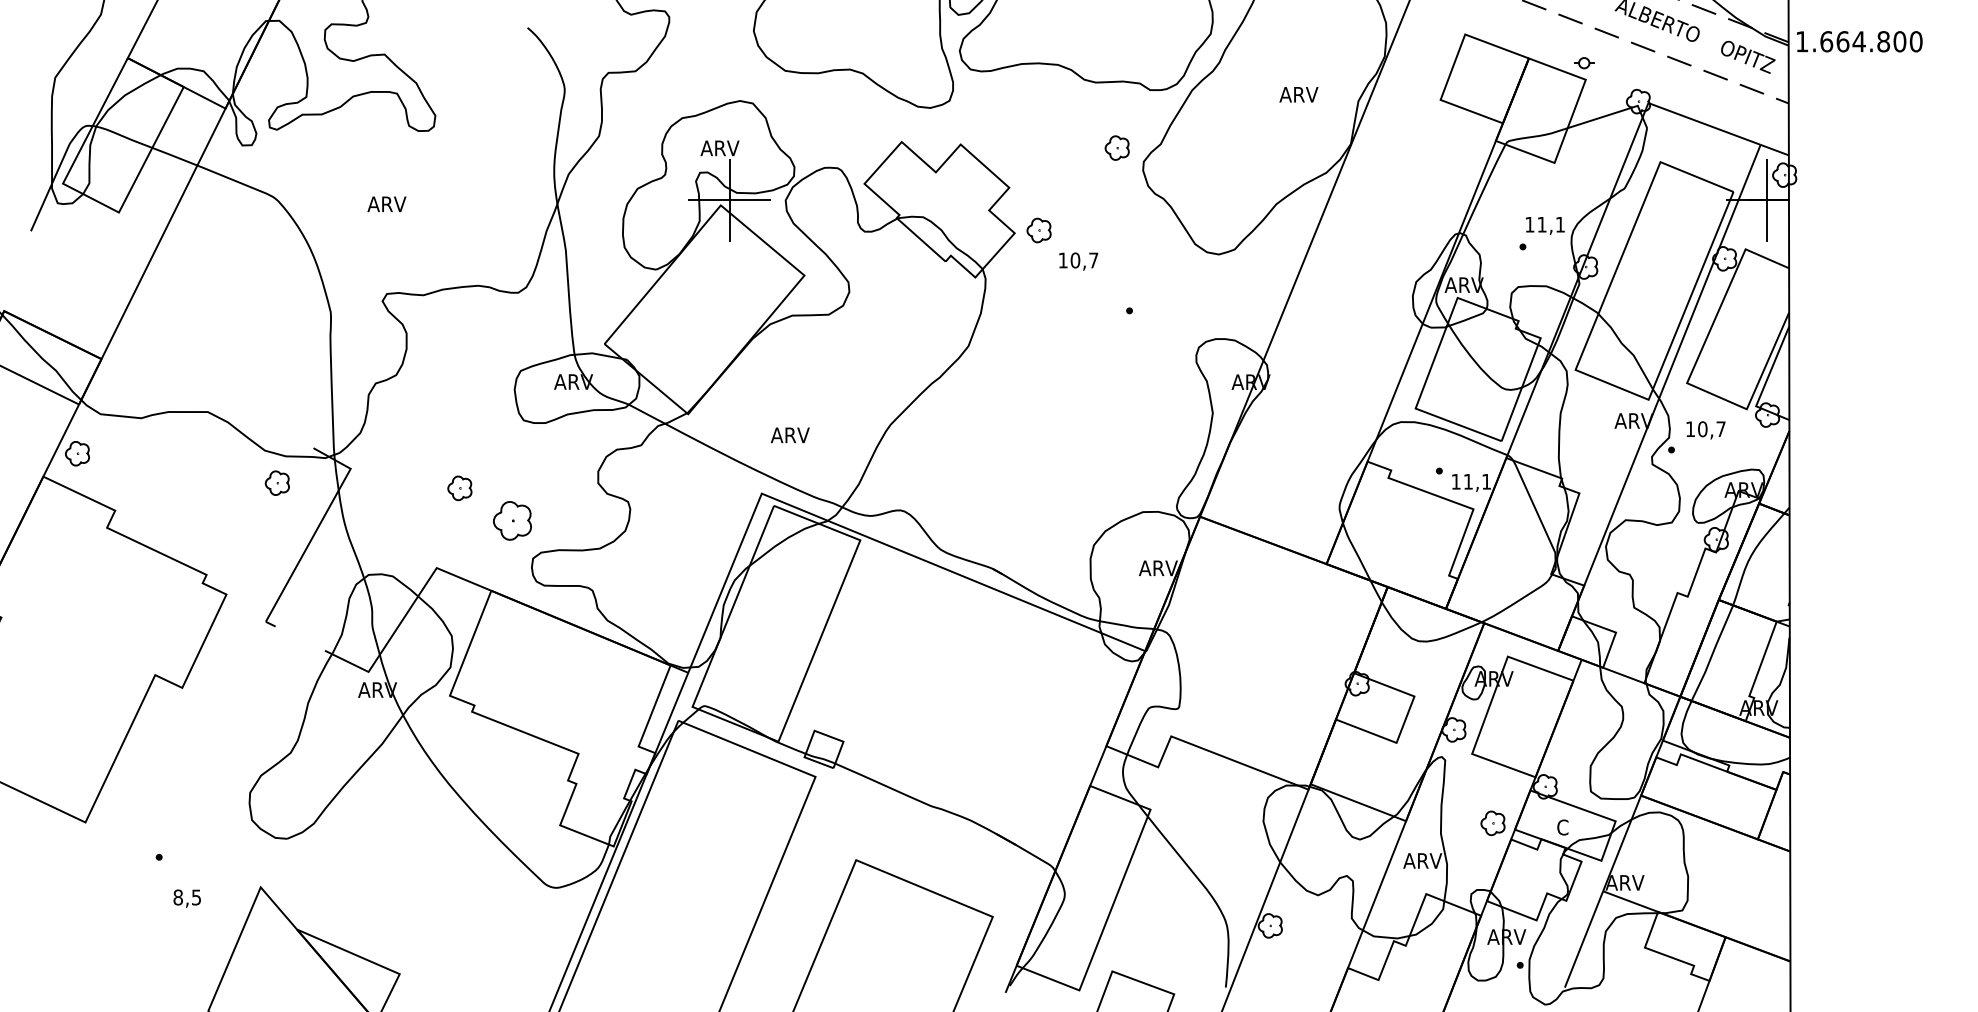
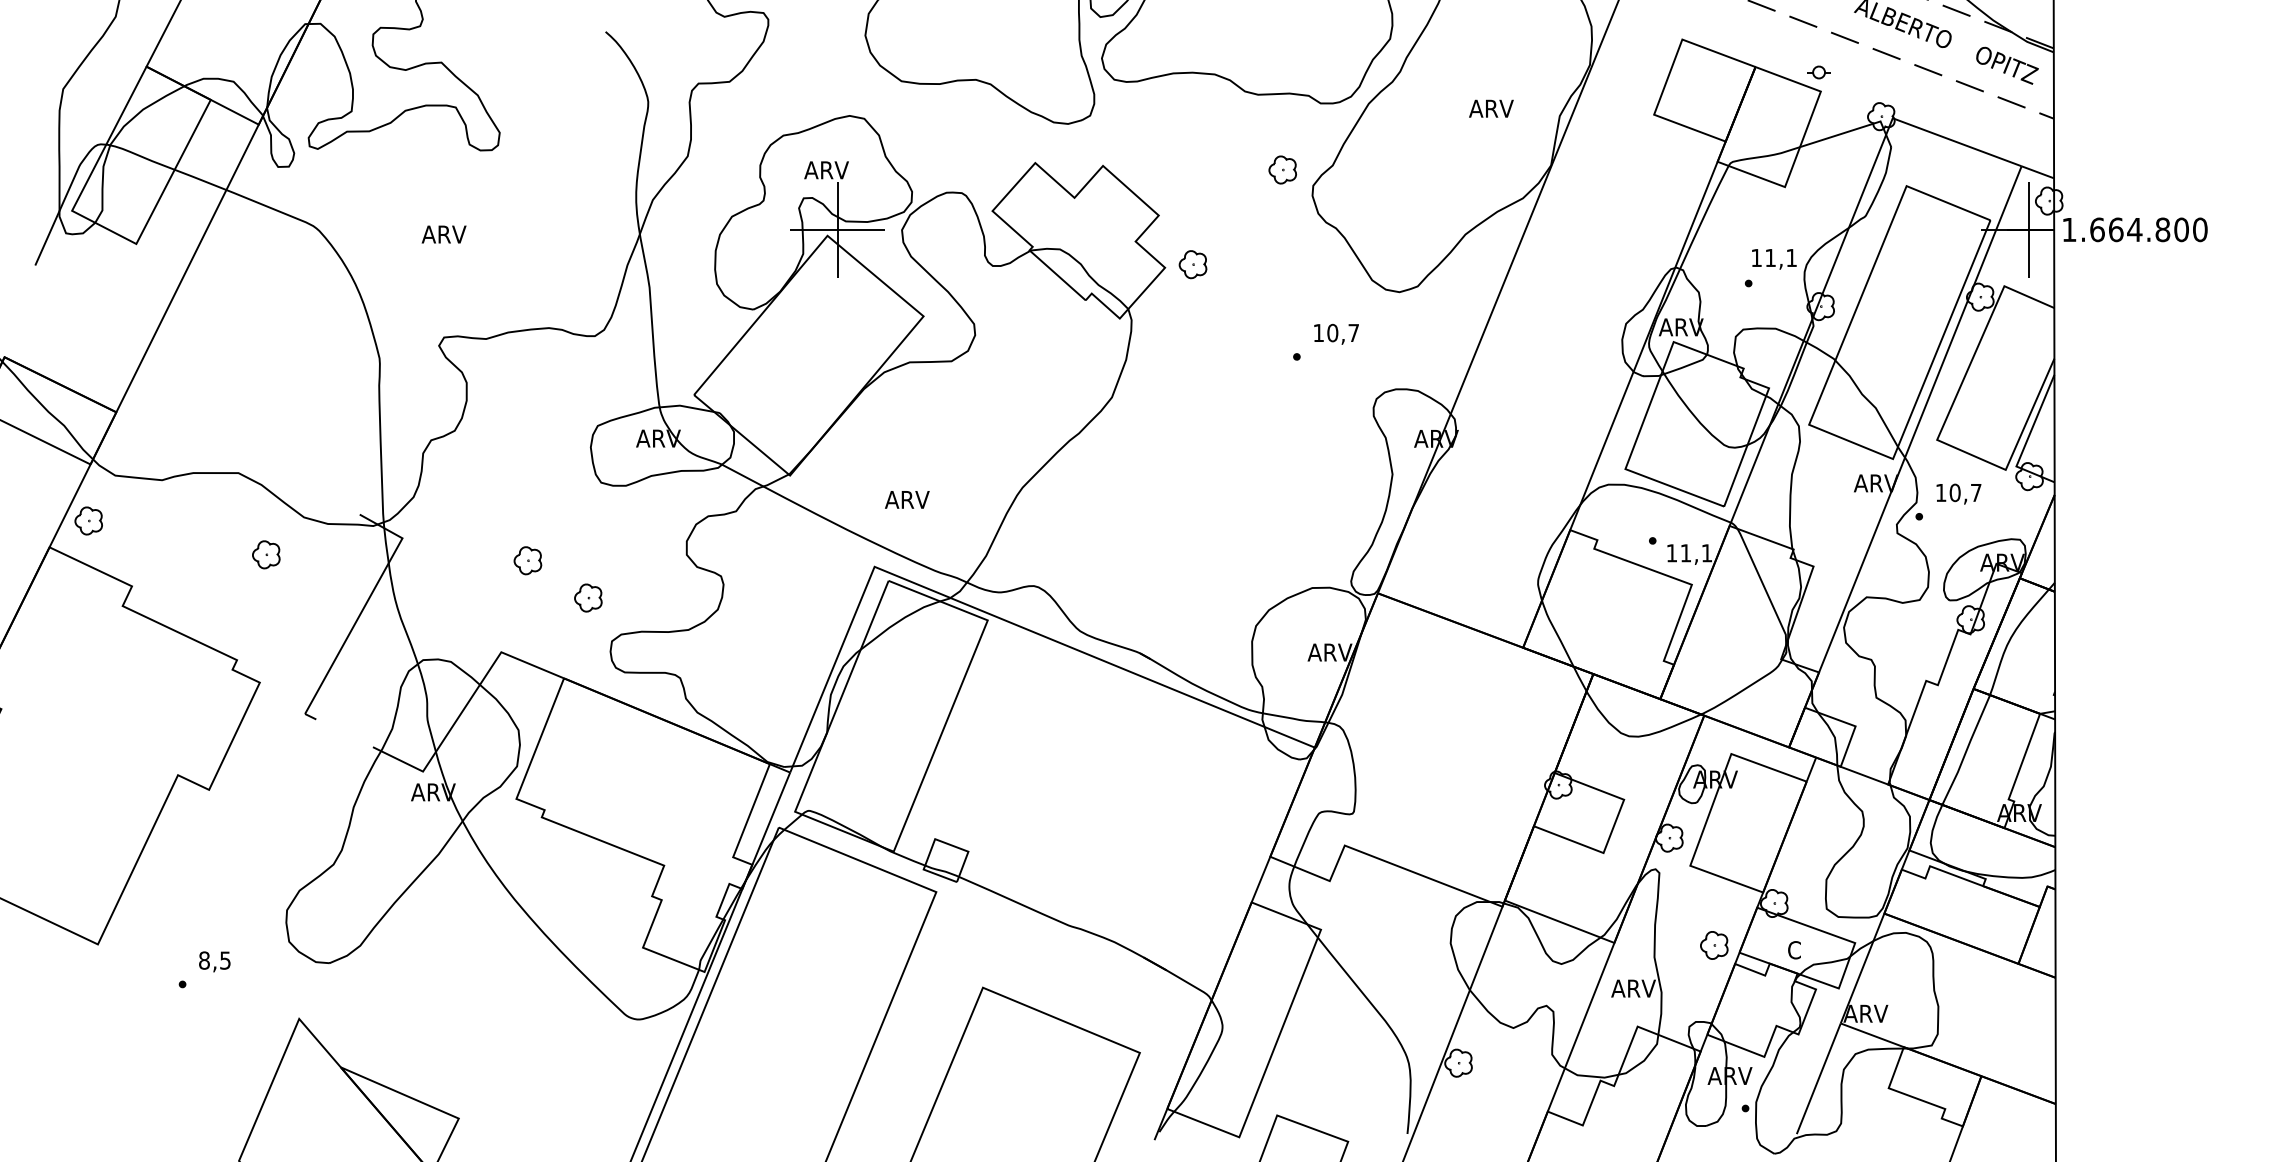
text: (1859, 41) -> (2135, 229), moved
text: (1078, 260) -> (1336, 333), moved
part: (277, 482) -> (266, 554), moved
part: (512, 520) -> (588, 597), size x0.62
text: (186, 898) -> (214, 961), moved

